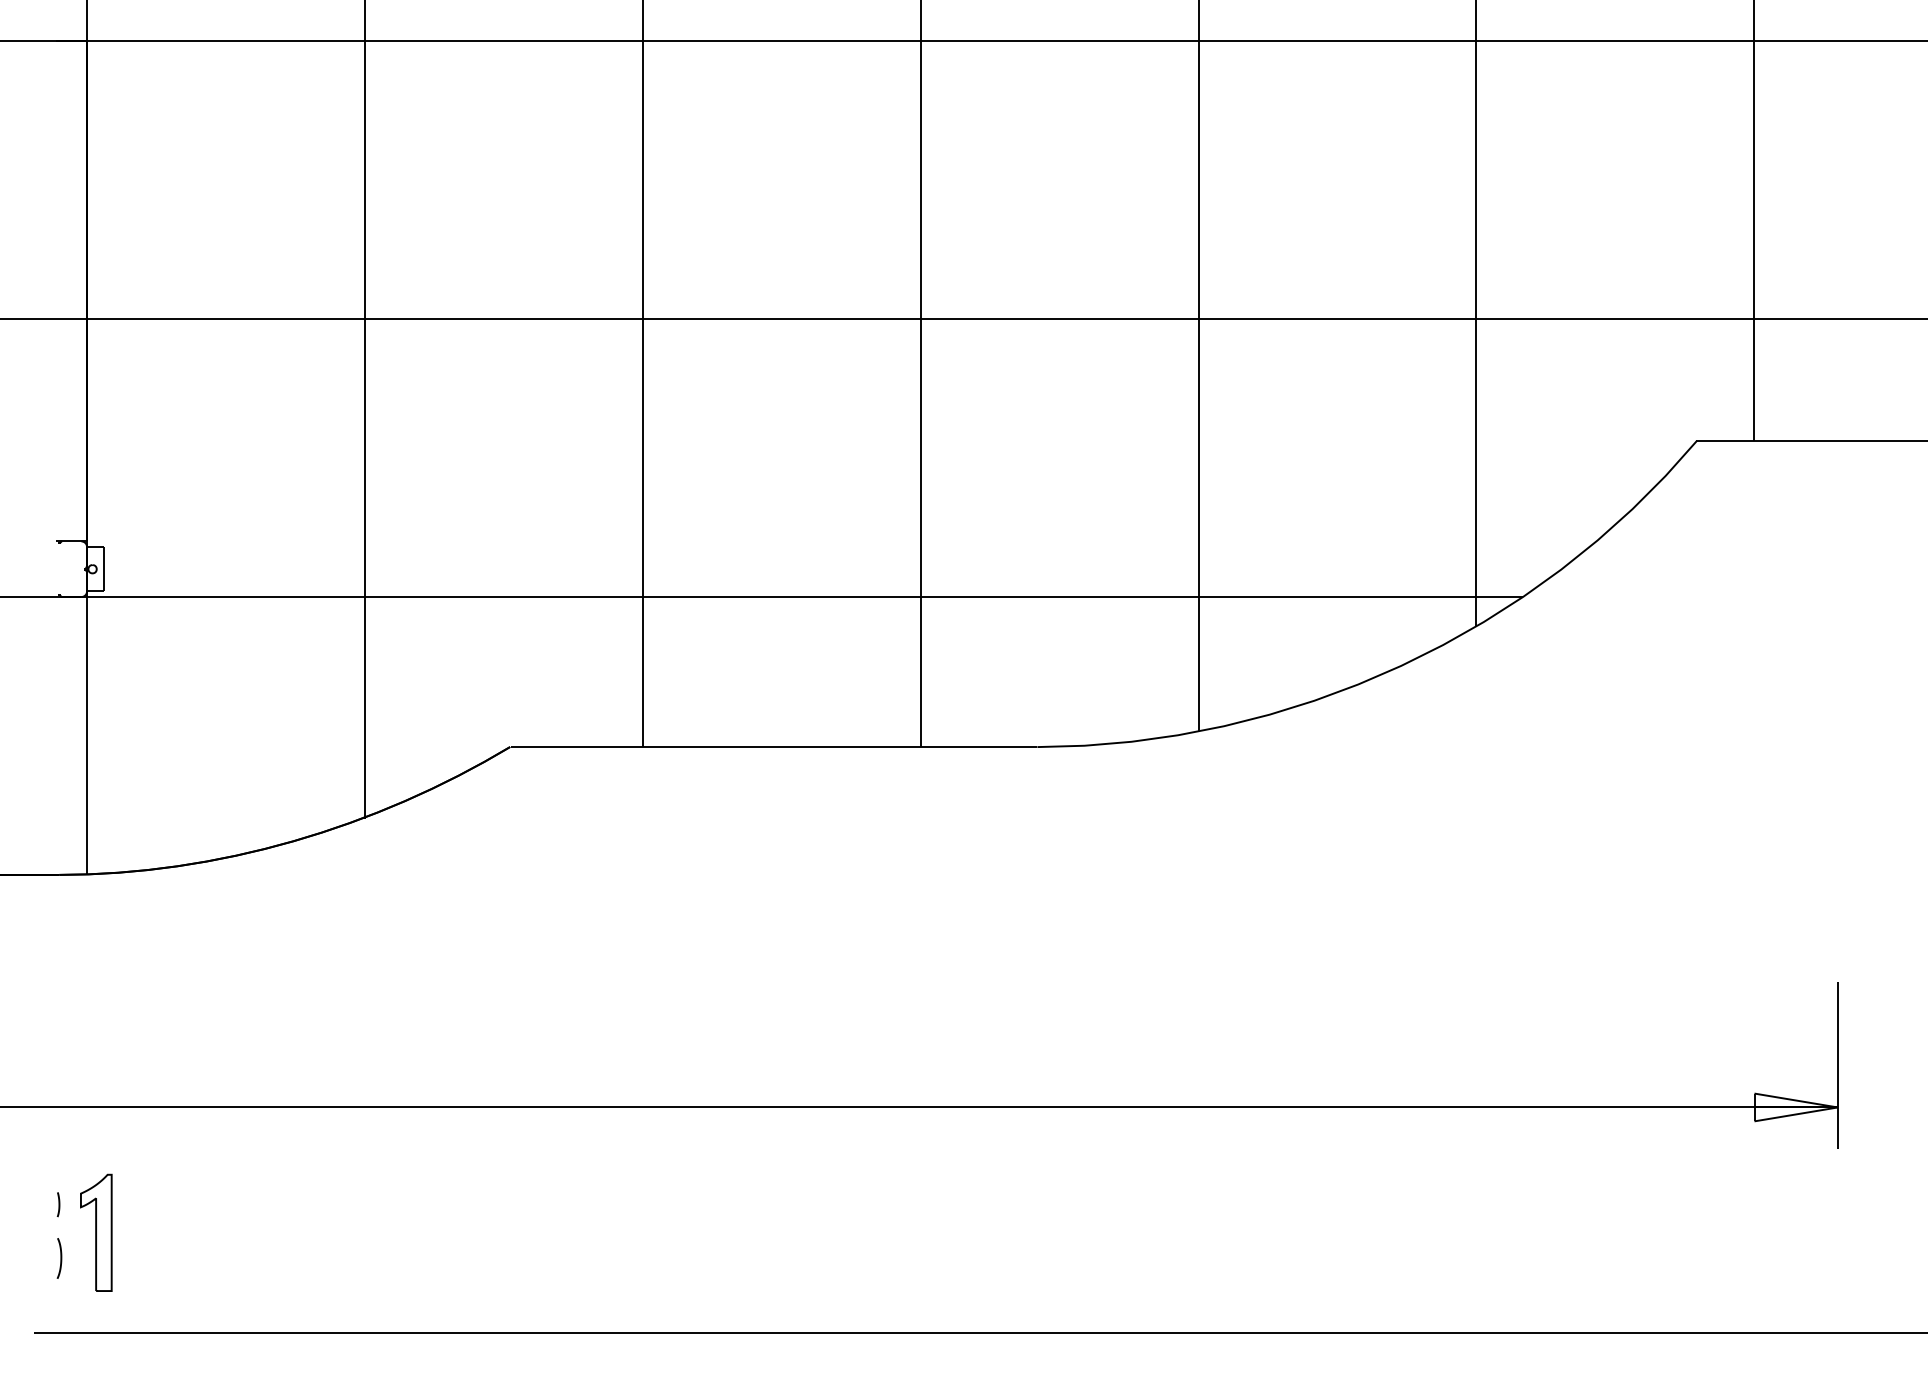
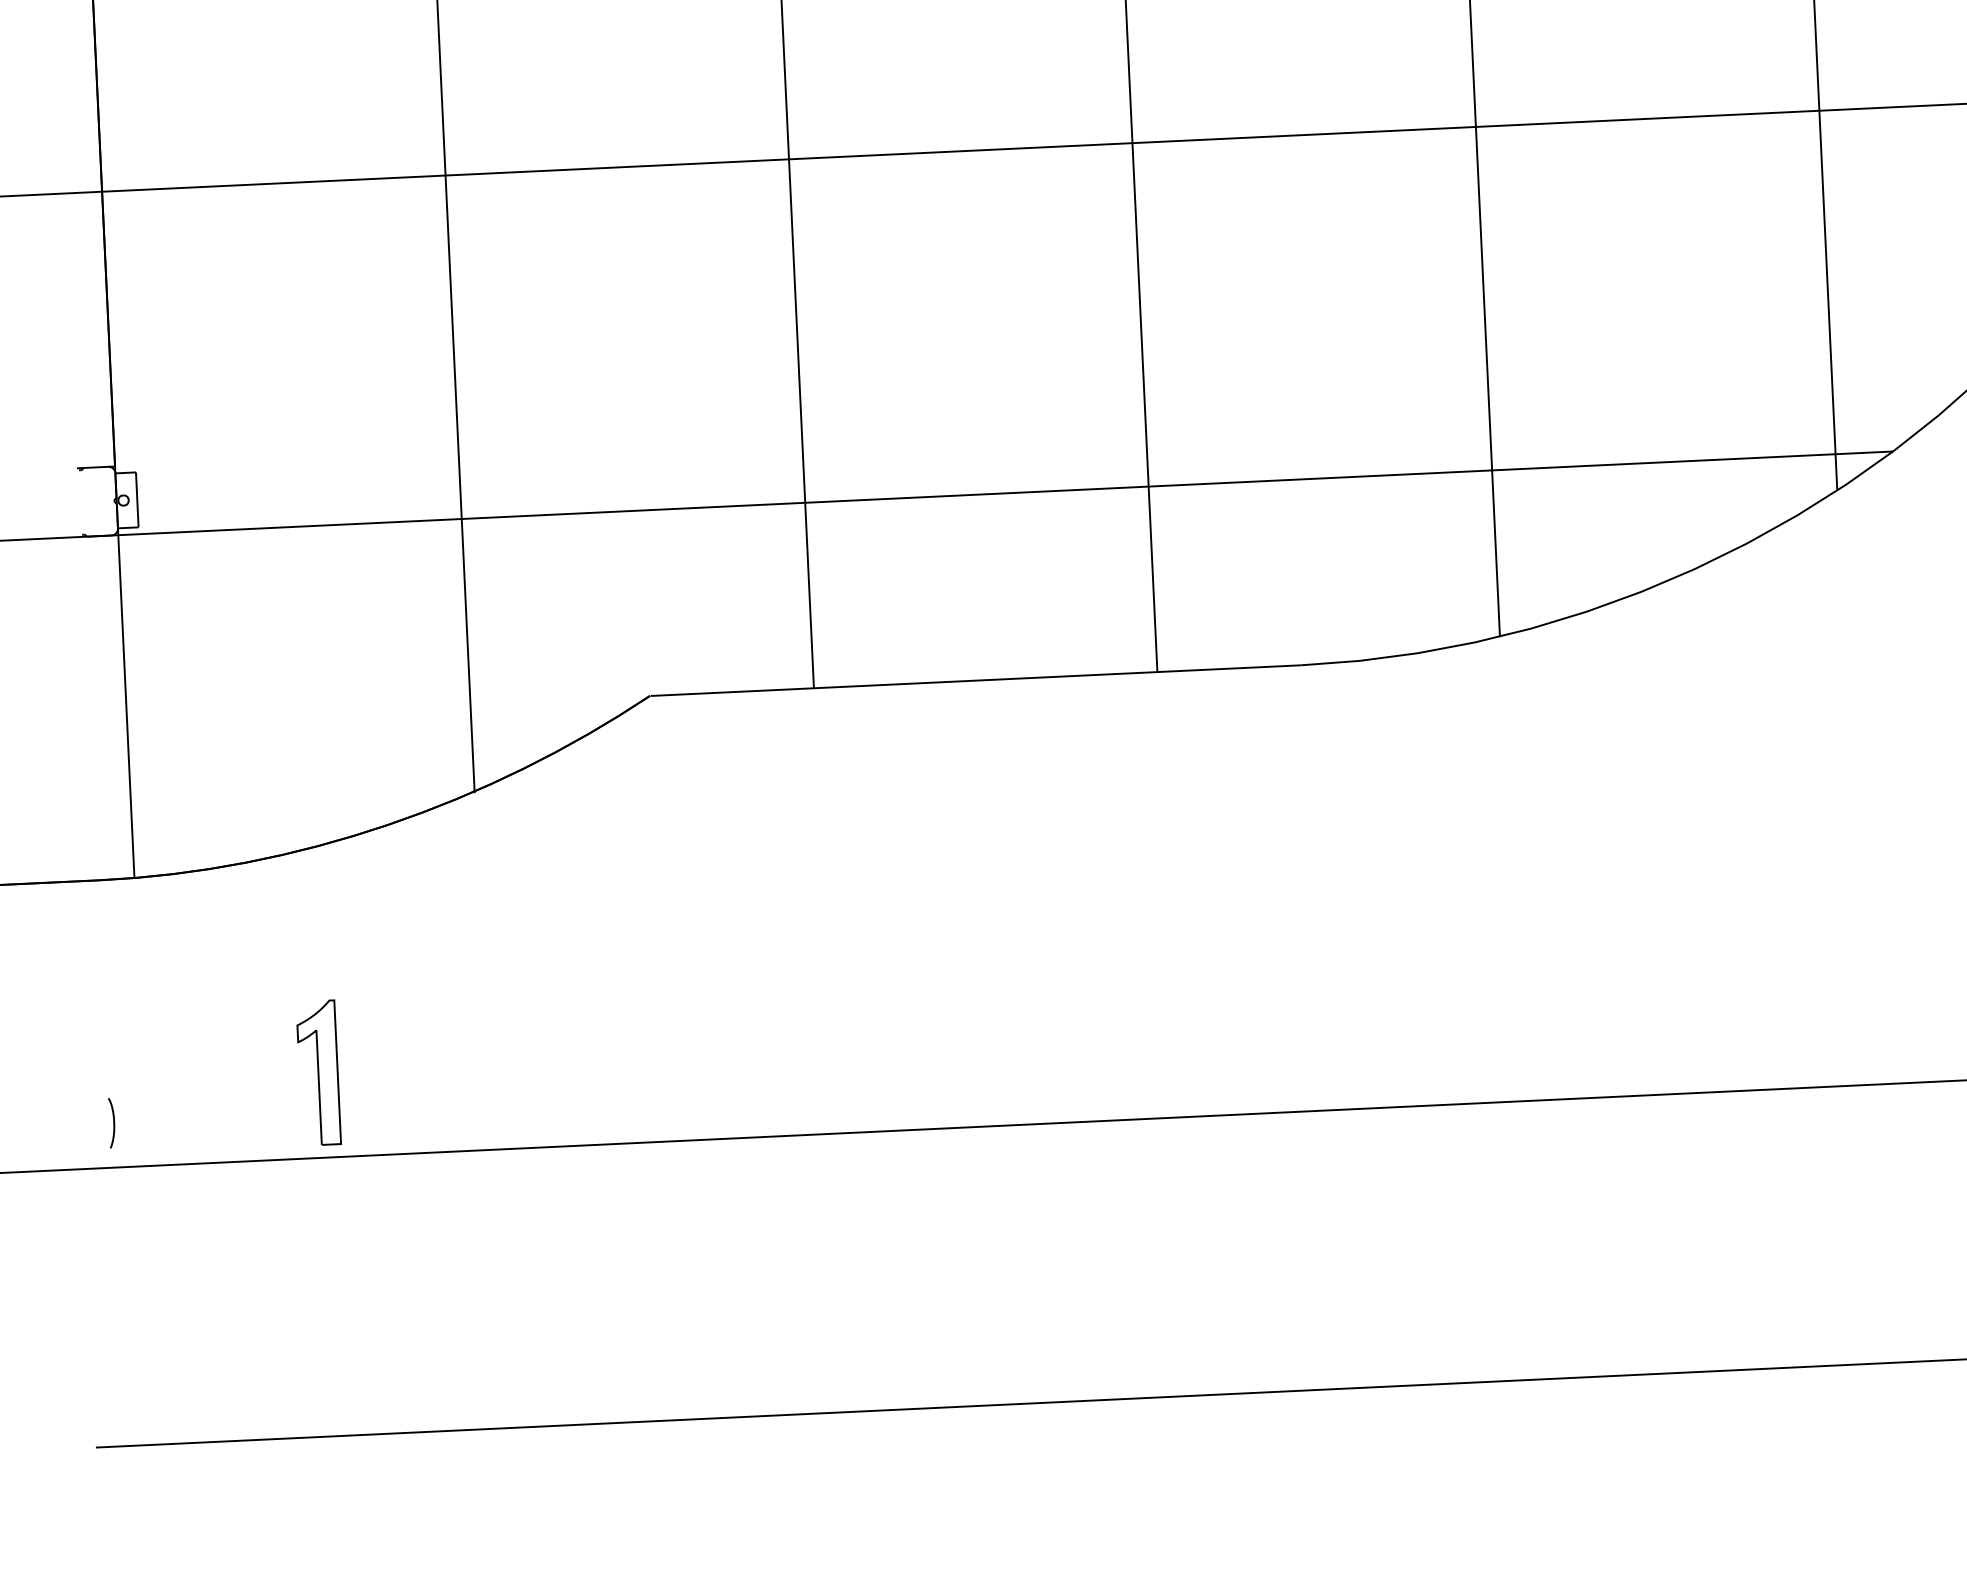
curve: (58, 1204) -> (118, 1287), removed
part: (96, 1232) -> (318, 1072), moved
curve: (60, 1258) -> (113, 1123), moved

